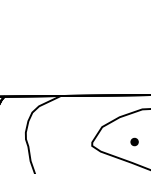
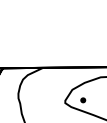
part: (134, 141) -> (83, 99), moved

